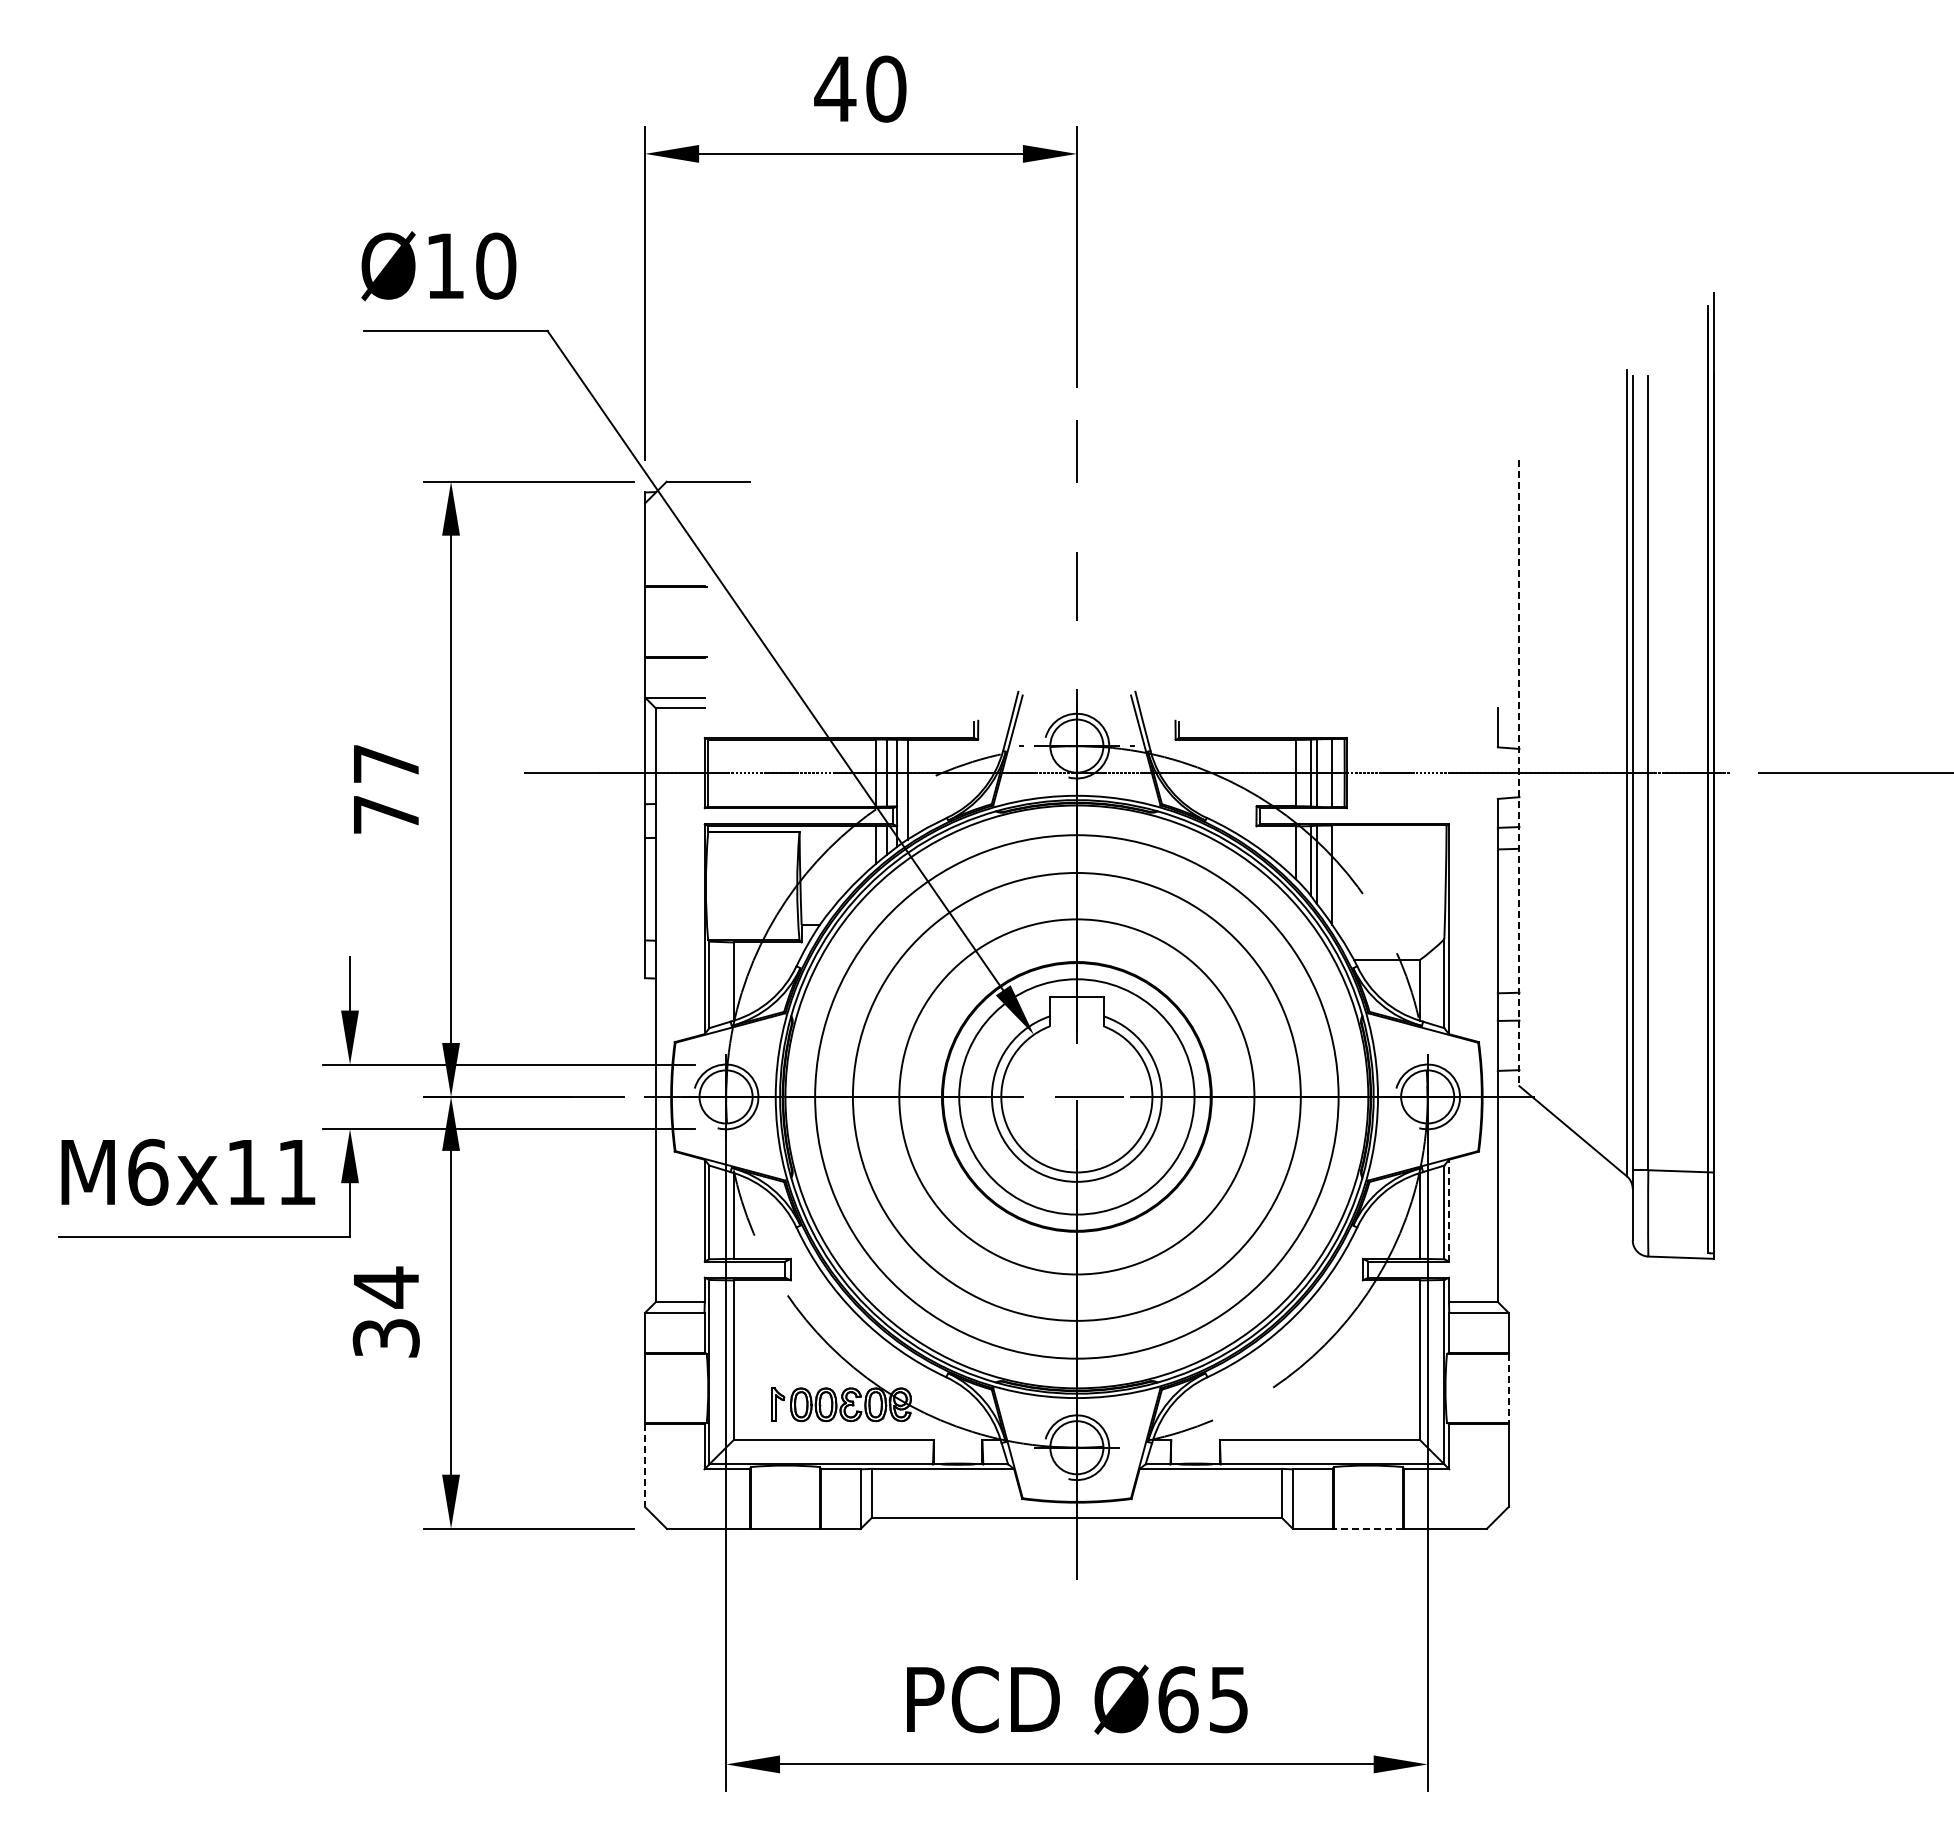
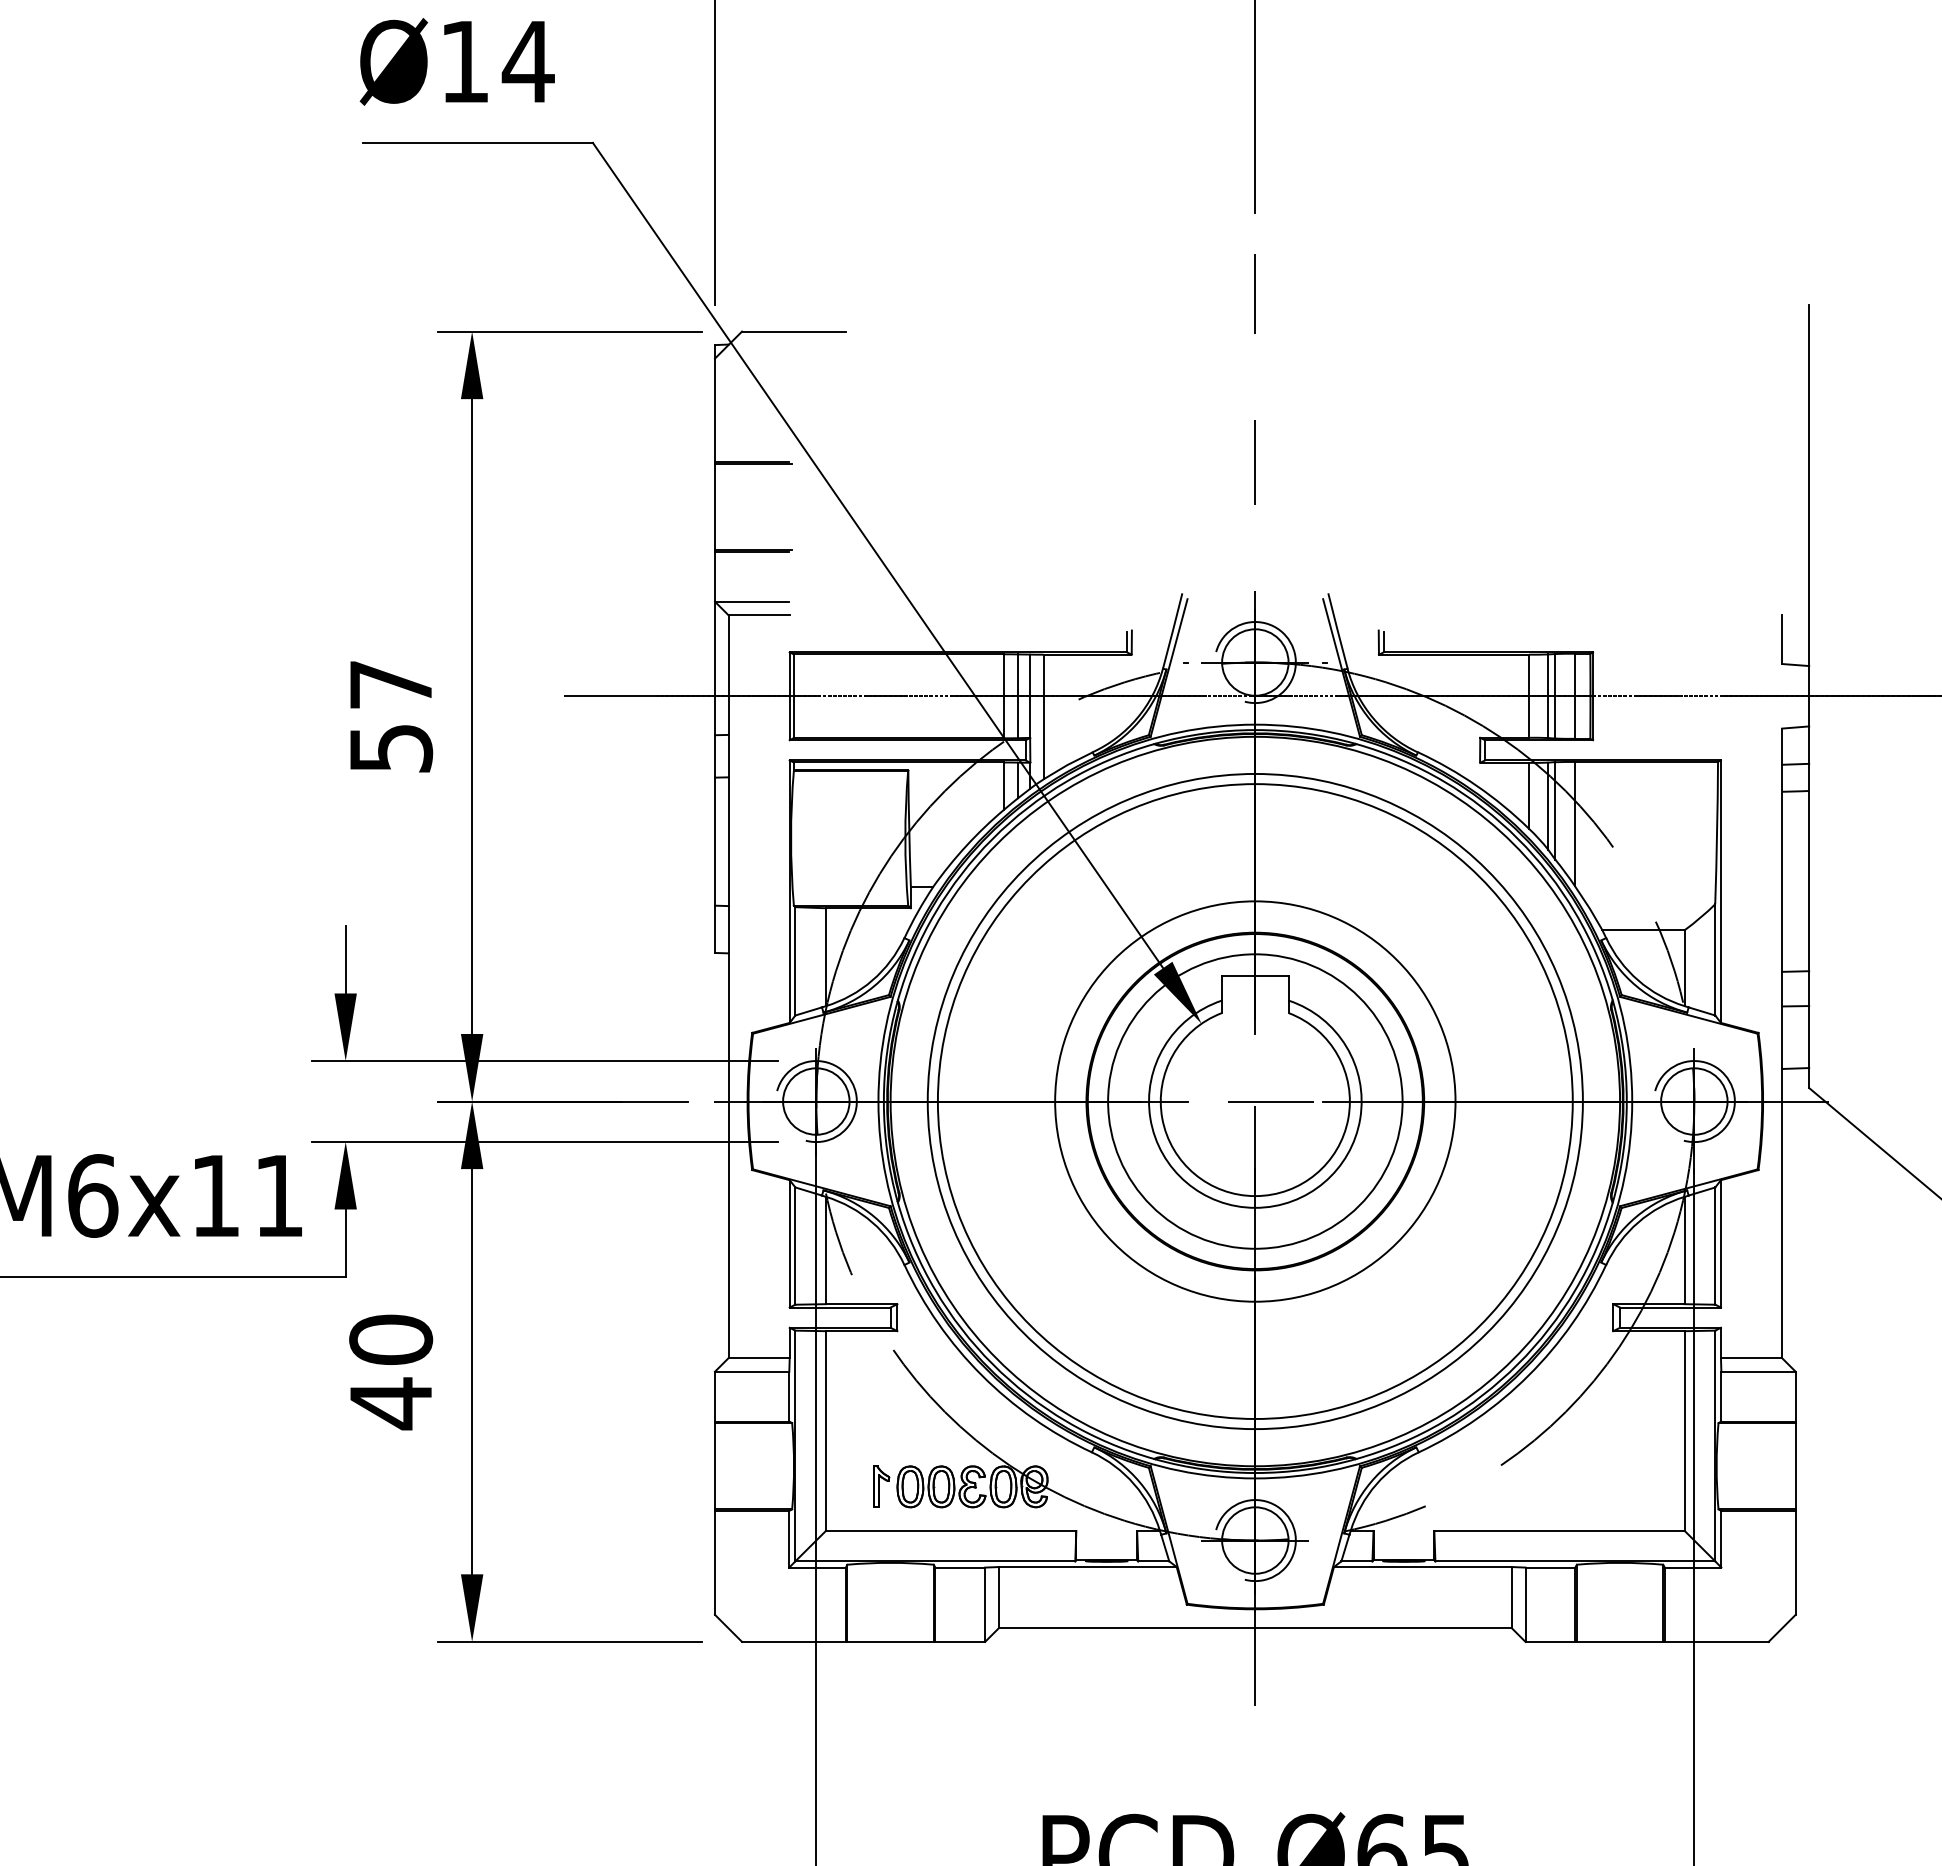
text: (495, 265) -> (527, 61), Ø10 -> Ø14
line: (1519, 773) -> (1809, 696), dashed -> solid
text: (386, 814) -> (391, 748), 77 -> 57
circle: (1076, 1096) -> (1254, 1101), size x0.71
circle: (1076, 1096) -> (1254, 1101), size x1.43
line: (1448, 1210) -> (1720, 1243), dashed -> solid
text: (385, 1312) -> (390, 1371), 34 -> 40
line: (1508, 1388) -> (1795, 1466), dashed -> solid
line: (645, 1465) -> (715, 1562), dashed -> solid
line: (1368, 1528) -> (1620, 1641), dashed -> solid

